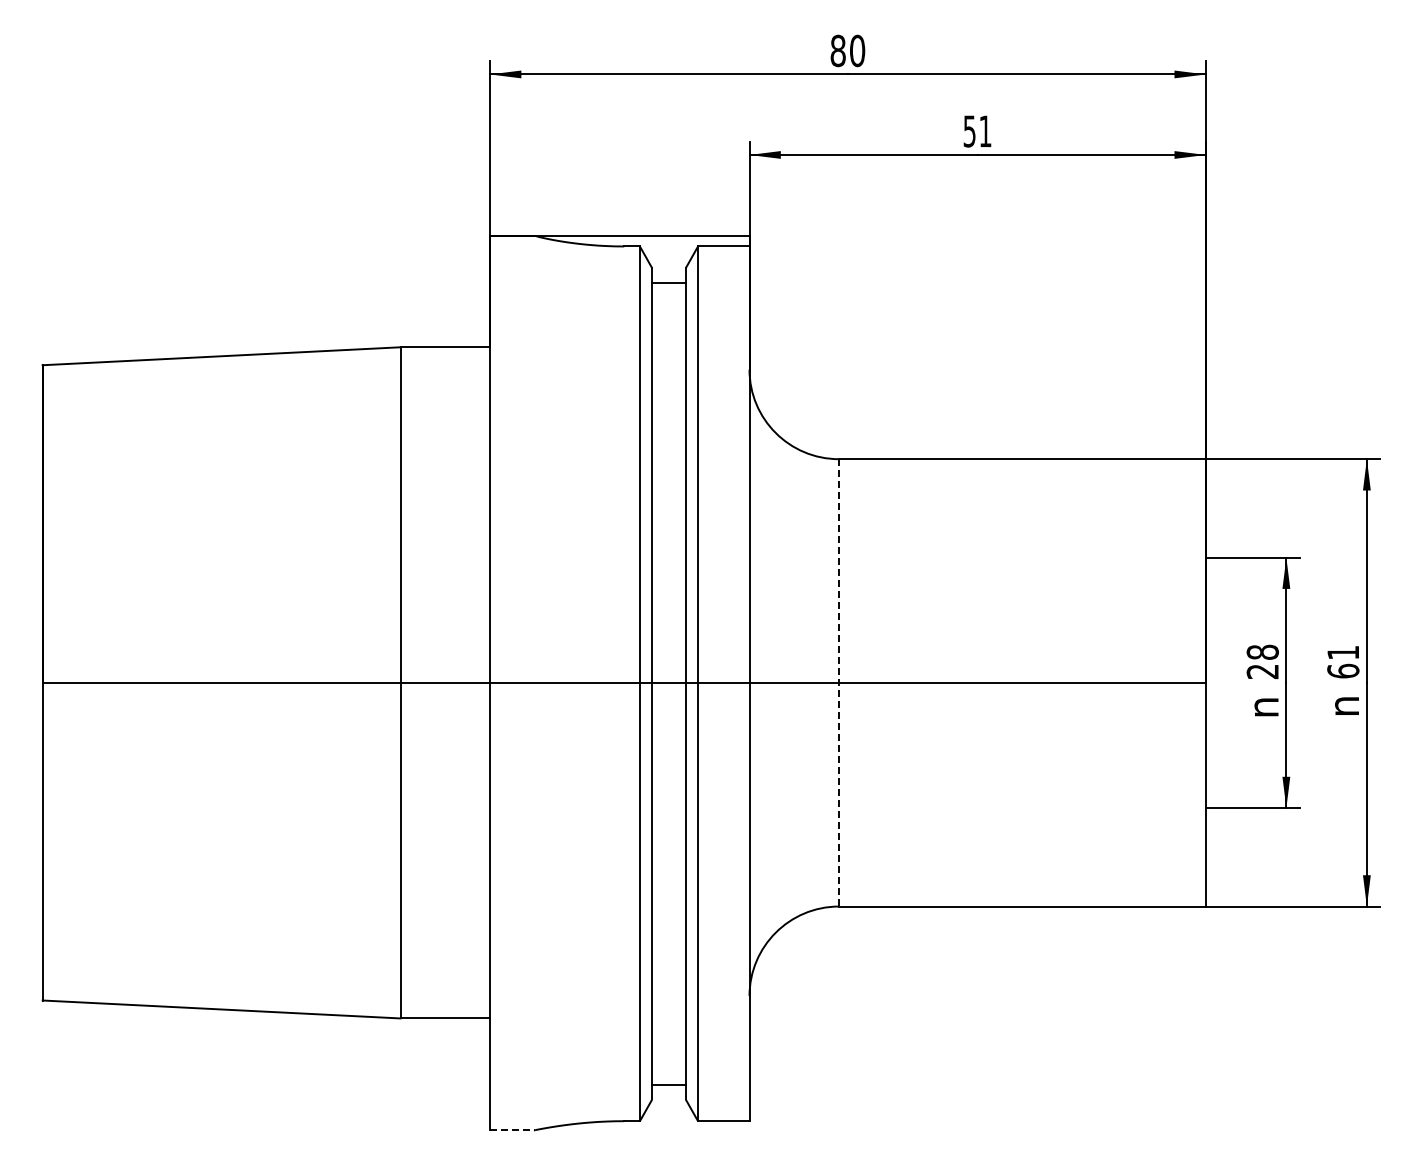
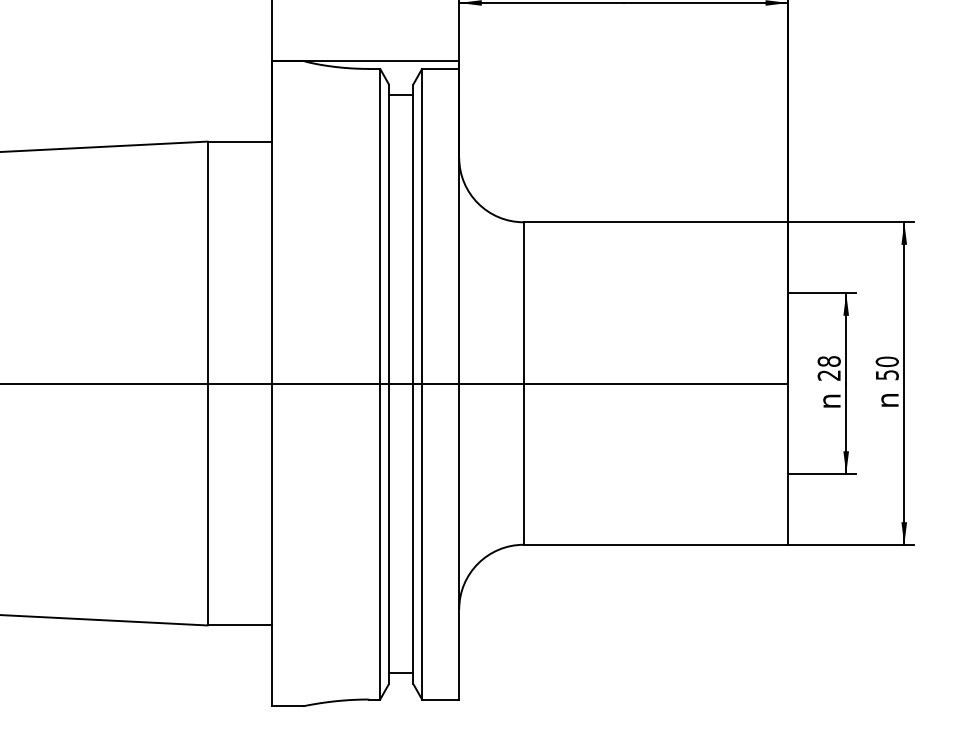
text: (1343, 661) -> (887, 368), 61 -> 50
line: (838, 682) -> (523, 383), dashed -> solid
line: (512, 1130) -> (288, 706), dashed -> solid

